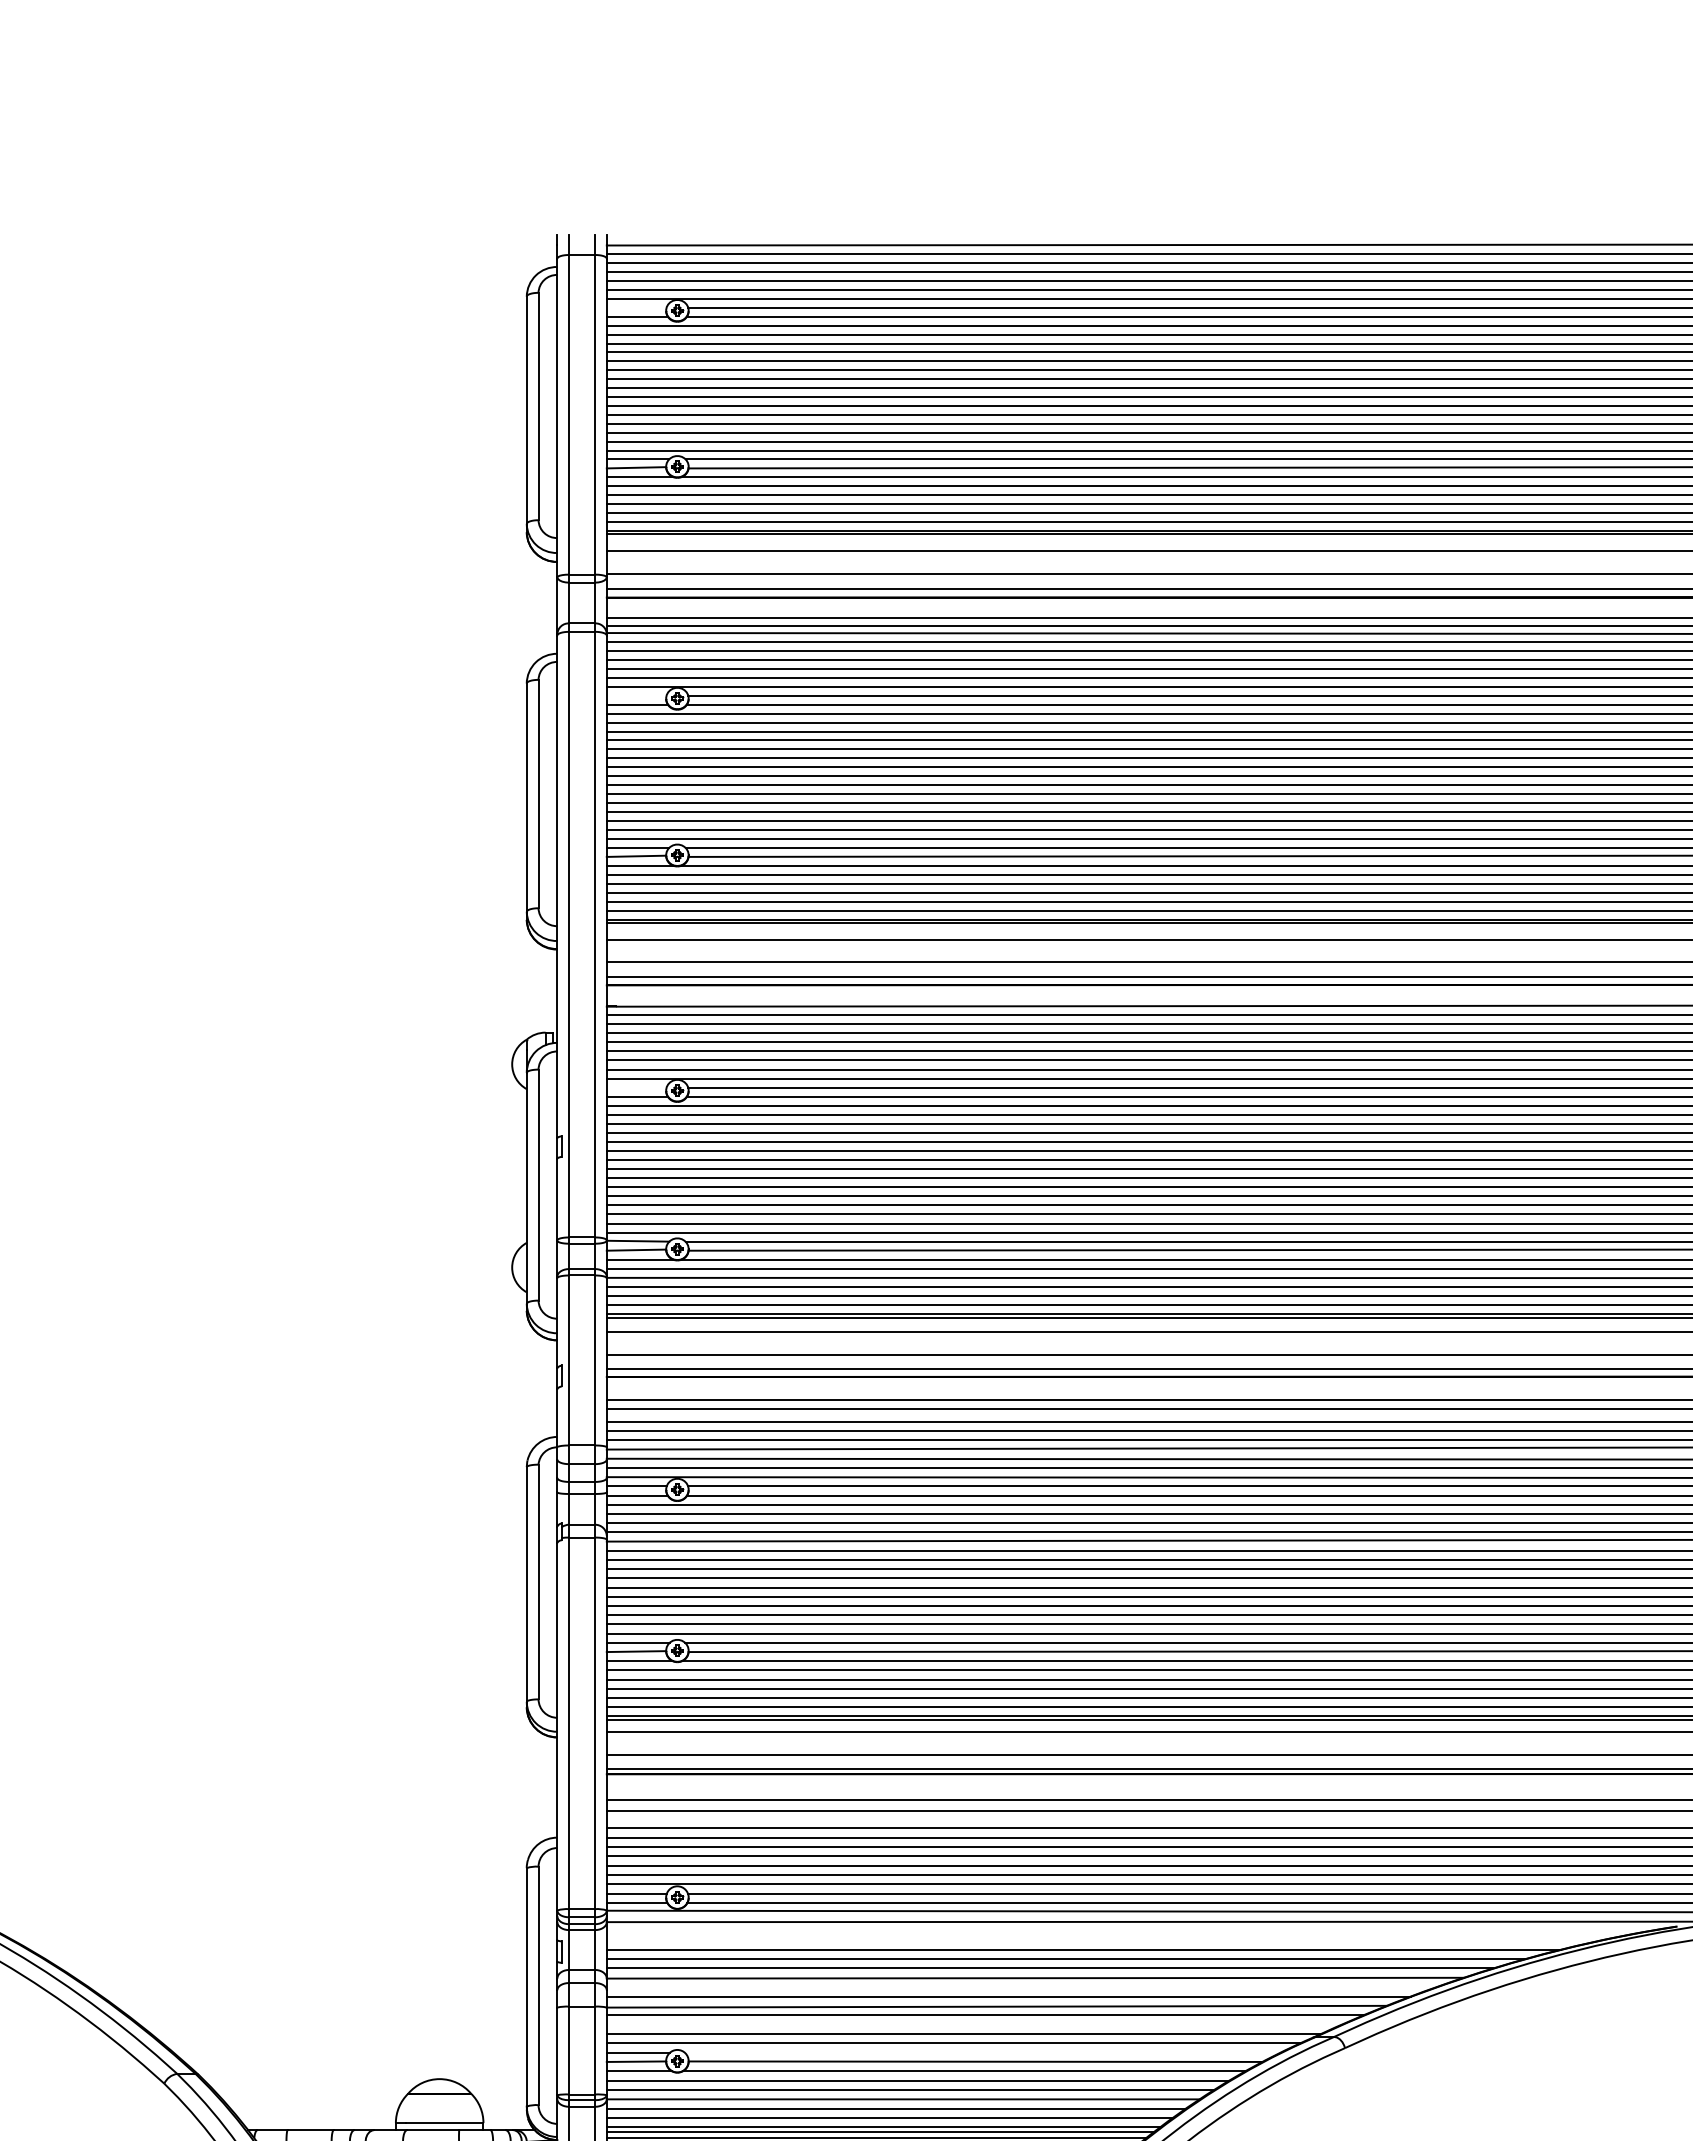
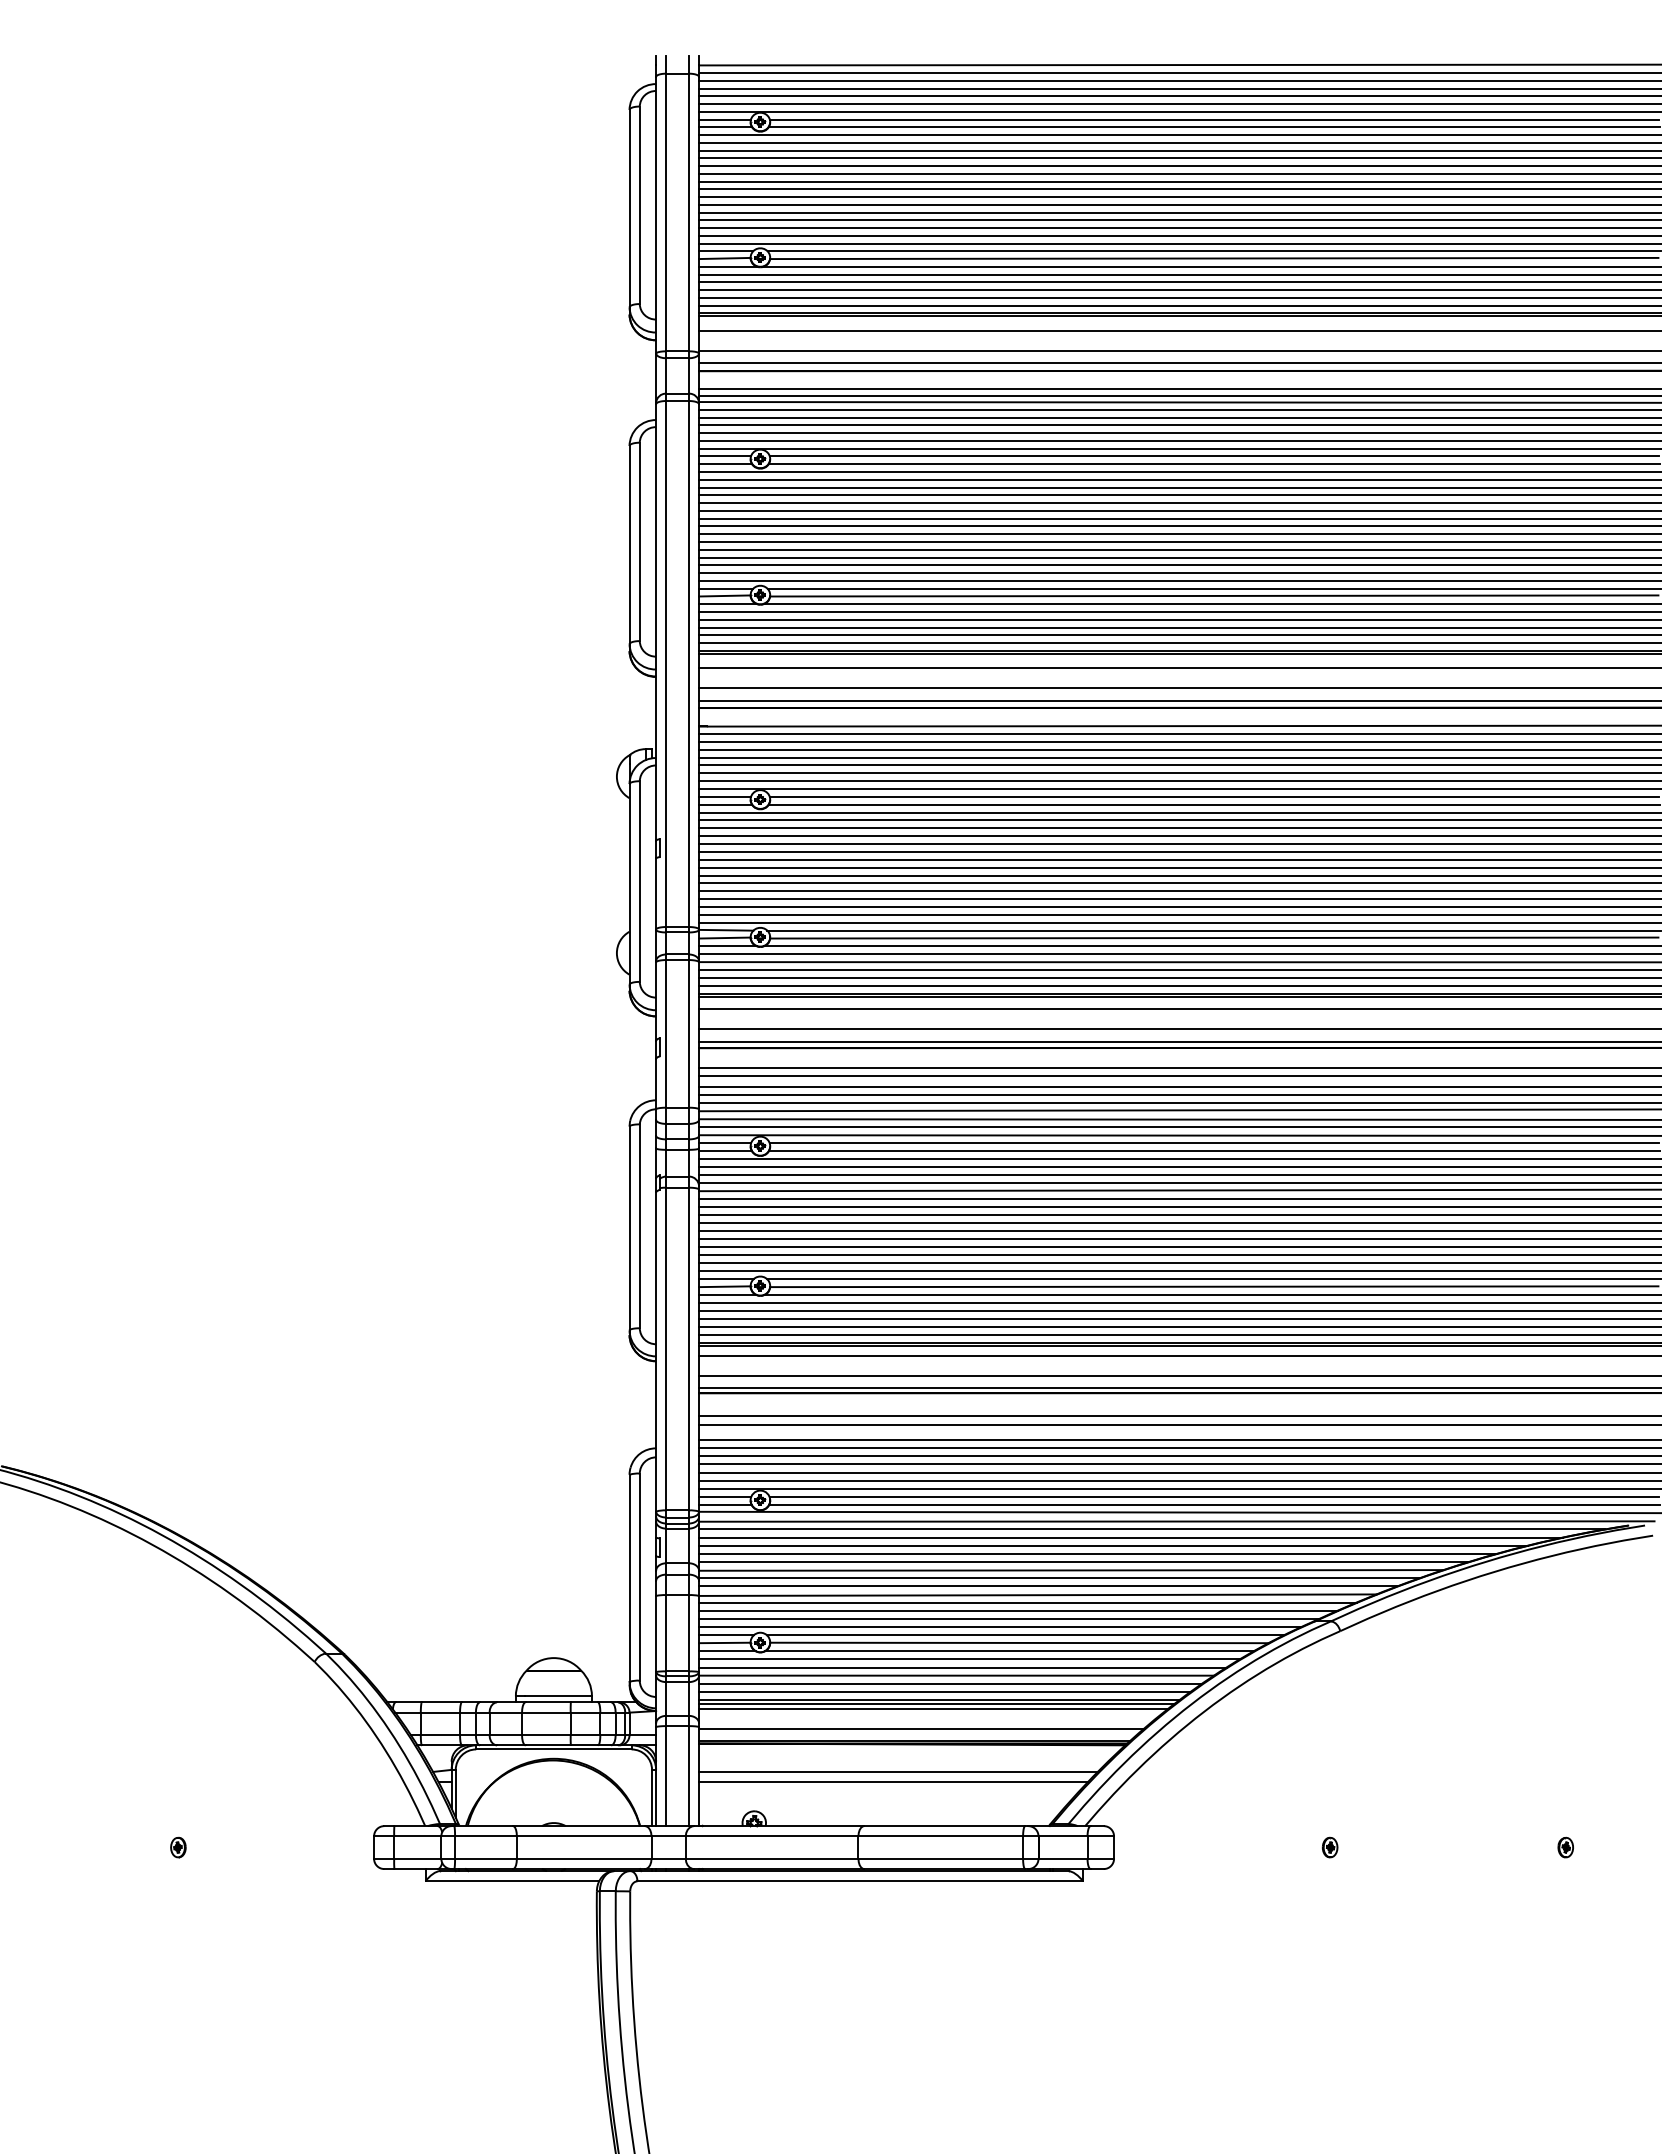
line: (636, 307) -> (724, 119), added
line: (636, 695) -> (724, 456), added
line: (637, 1087) -> (725, 796), added
line: (1128, 1931) -> (1152, 1529), added
line: (1103, 1940) -> (1130, 1537), added
line: (1021, 1987) -> (1059, 1578), added
line: (974, 2024) -> (1018, 1610), added
line: (982, 2053) -> (1025, 1635), added

